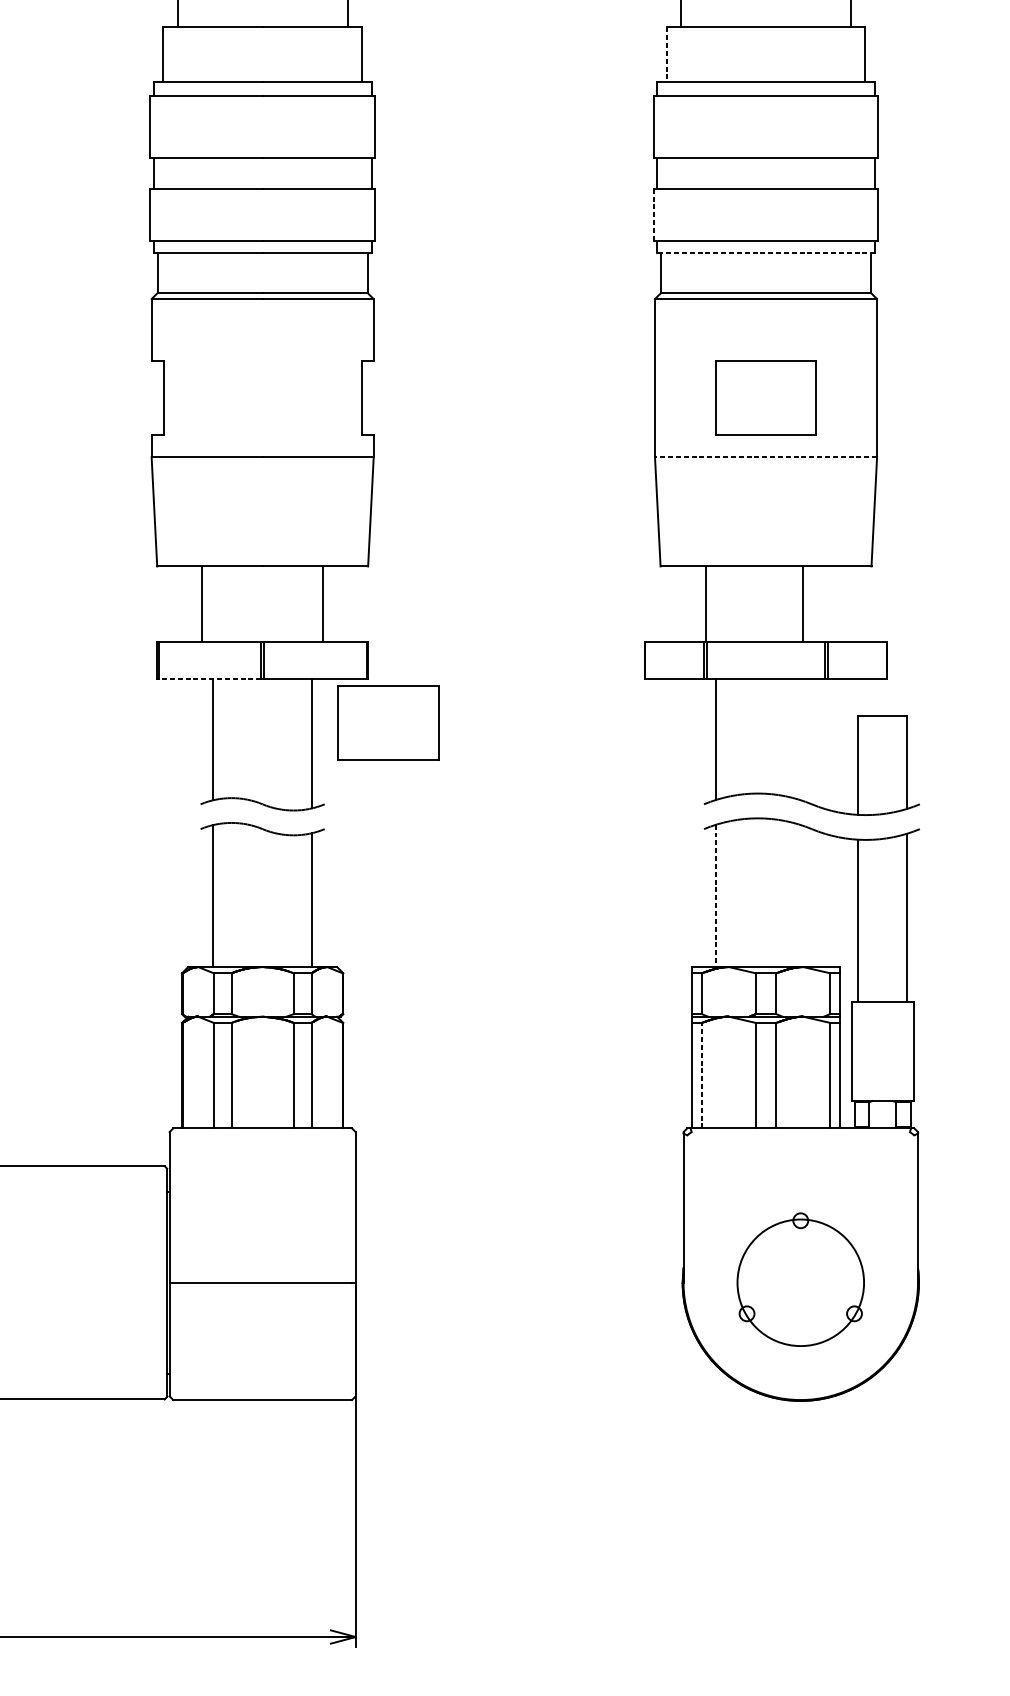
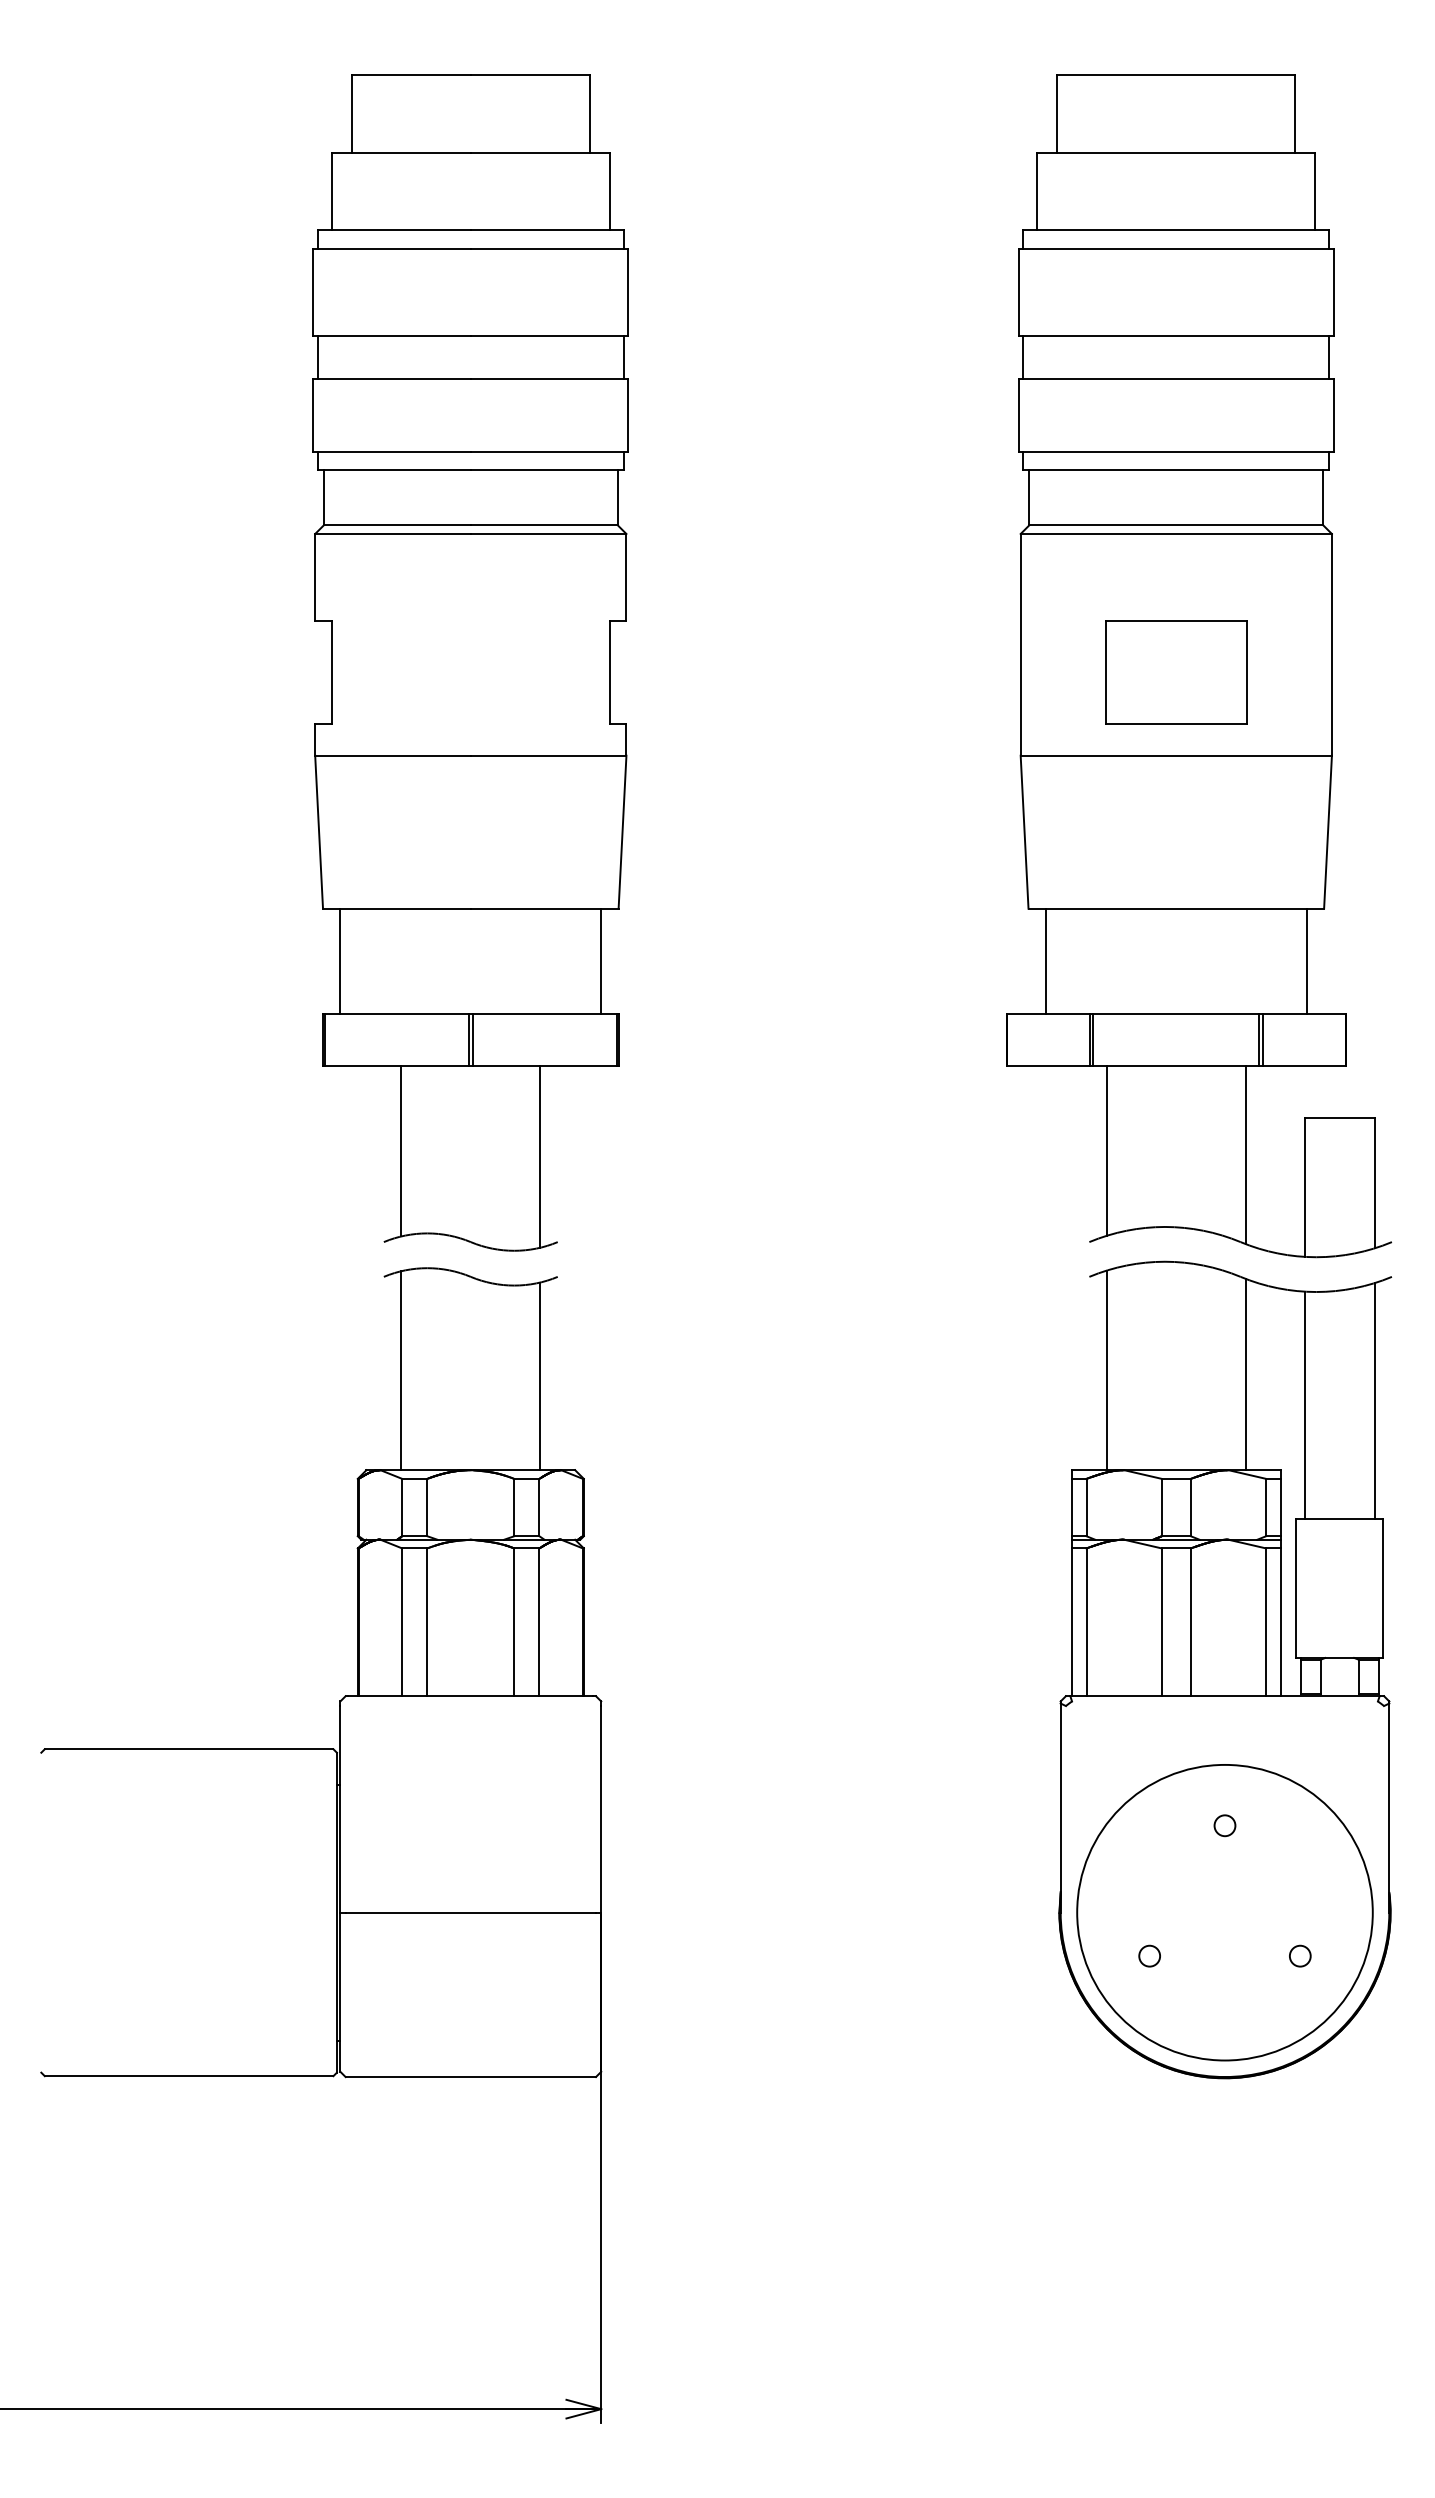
line: (667, 54) -> (1037, 191), dashed -> solid
line: (653, 214) -> (1018, 415), dashed -> solid
line: (765, 253) -> (1175, 469), dashed -> solid
line: (766, 457) -> (1176, 755), dashed -> solid
line: (201, 603) -> (340, 960), moved
line: (323, 603) -> (601, 960), moved
line: (705, 603) -> (1045, 960), moved
line: (802, 603) -> (1306, 960), moved
line: (209, 679) -> (396, 1066), dashed -> solid
part: (388, 722) -> (647, 1127), removed
line: (815, 742) -> (1245, 1155), added
line: (716, 895) -> (1106, 1370), dashed -> solid
line: (815, 898) -> (1245, 1374), added
line: (701, 1075) -> (1086, 1622), dashed -> solid
circle: (800, 1282) -> (1224, 1912), size x1.67

